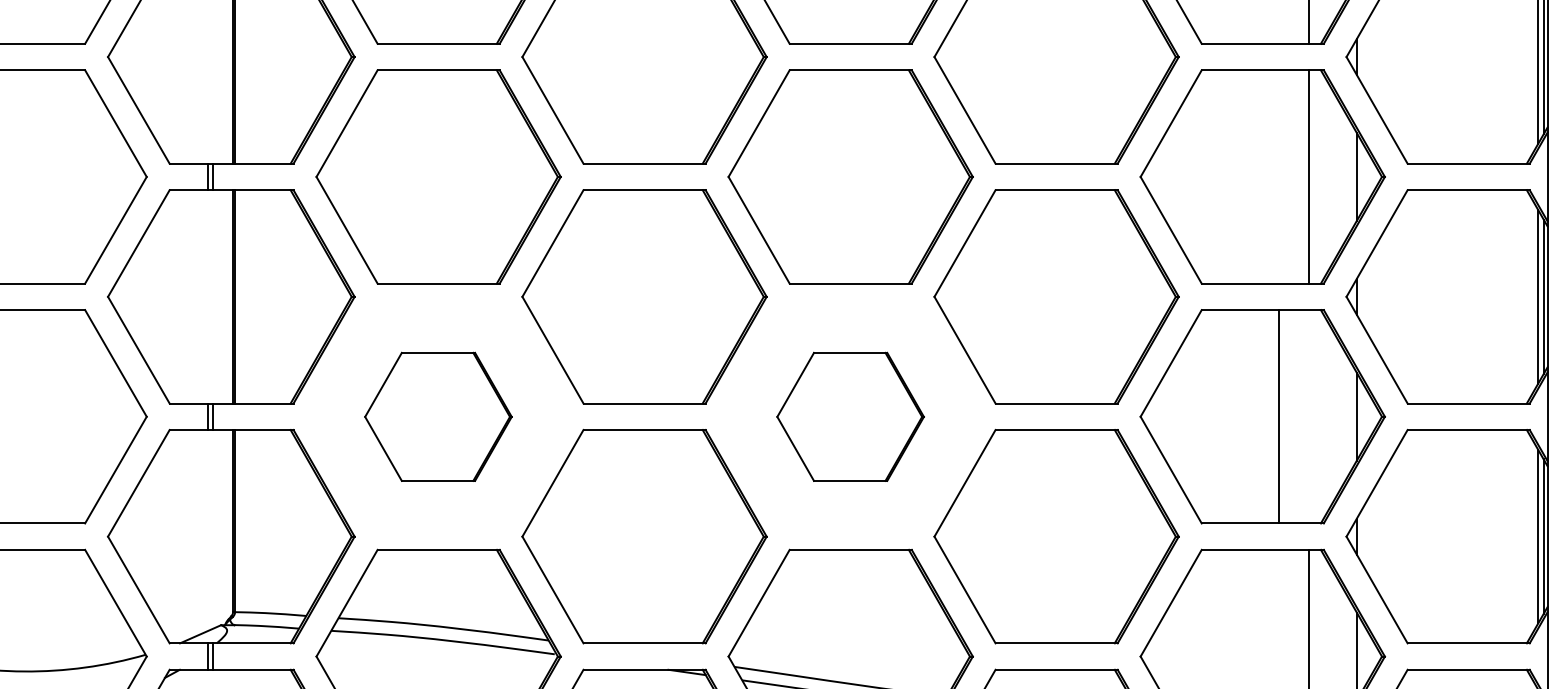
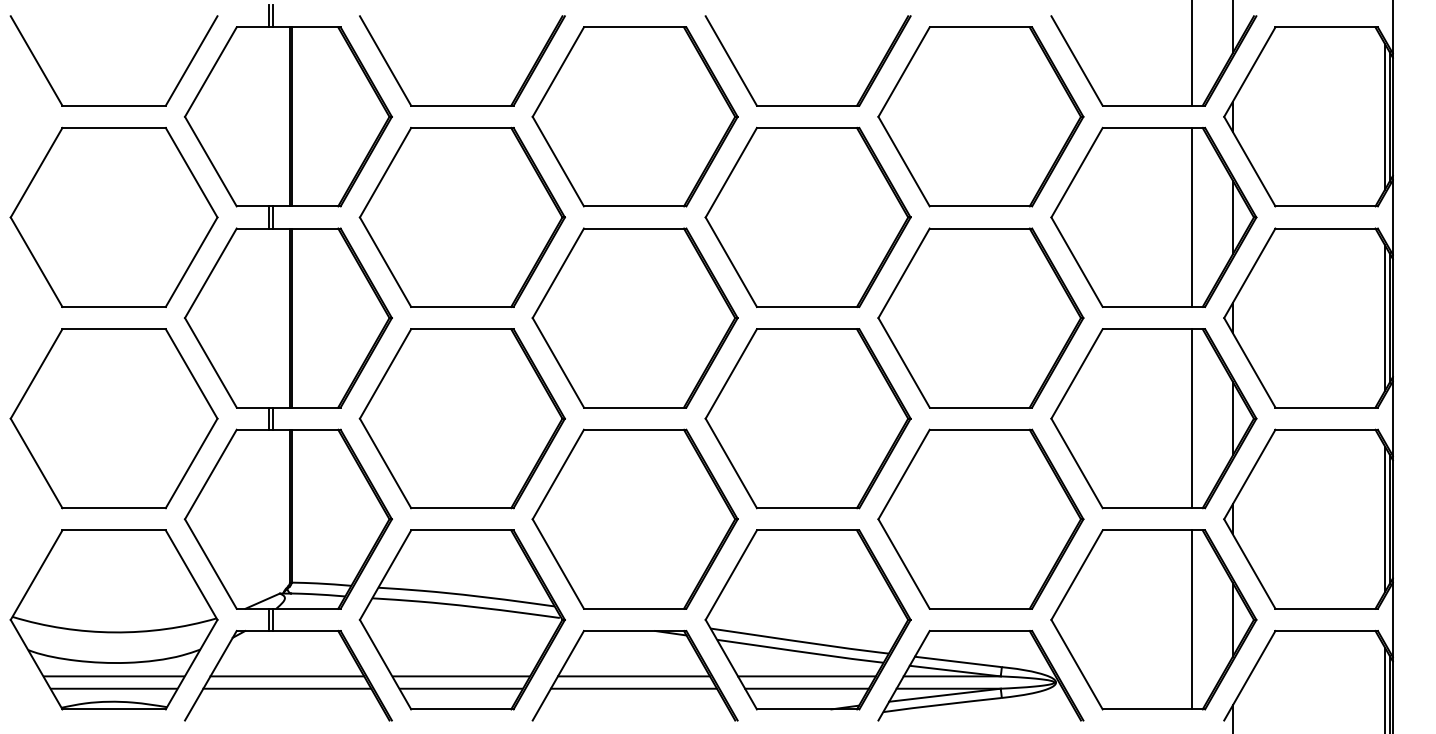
part: (437, 416) -> (461, 418), size x1.67
part: (849, 416) -> (807, 418), size x1.67
line: (1278, 416) -> (1192, 418), moved

